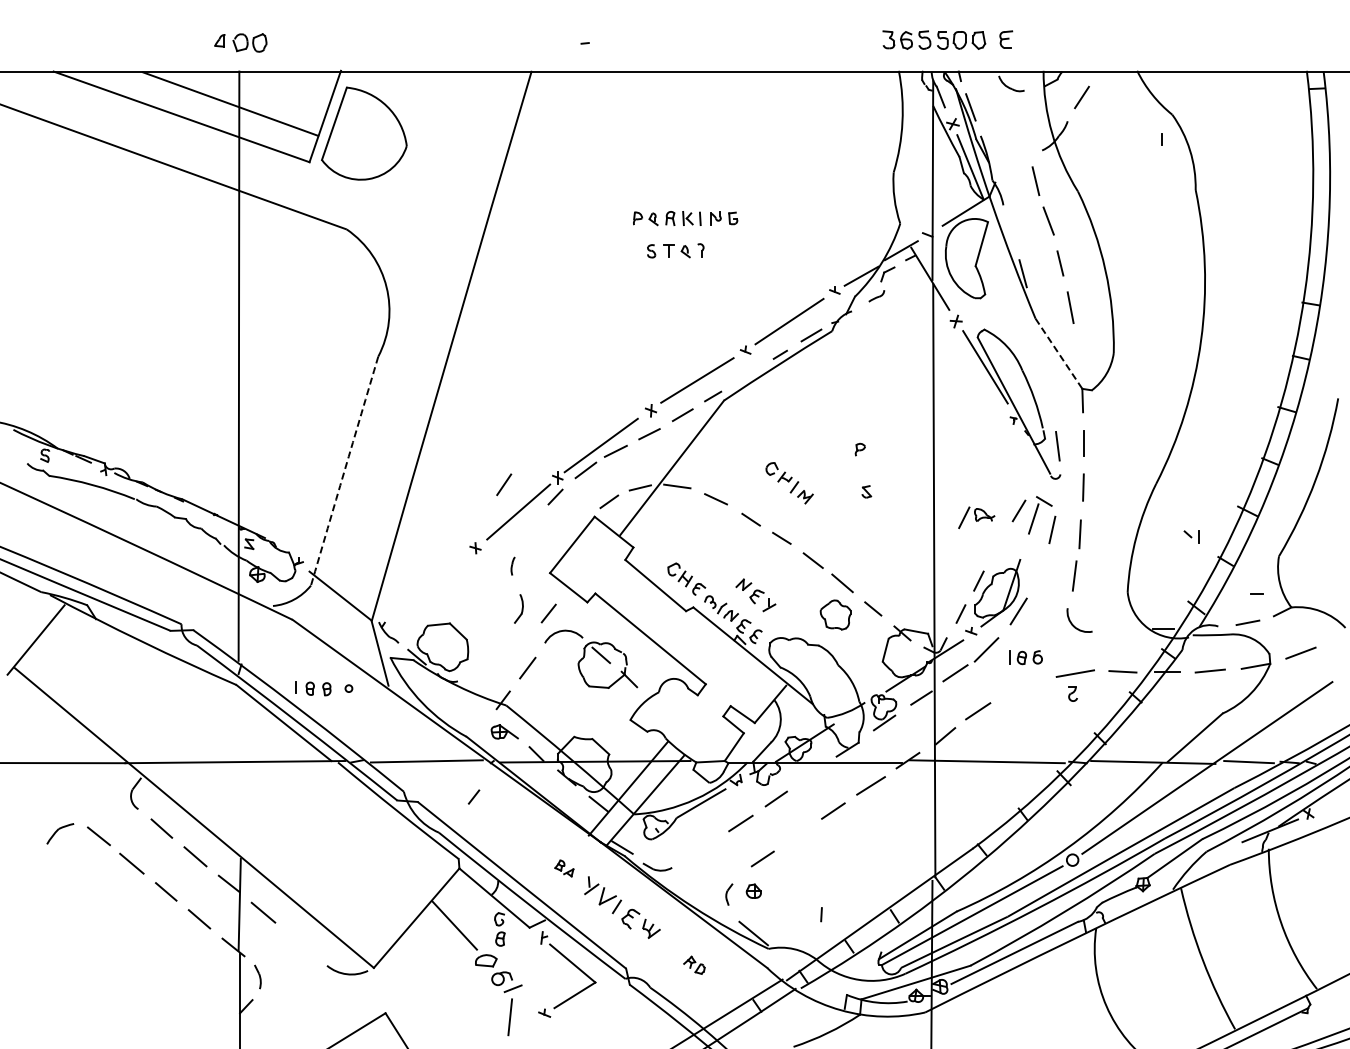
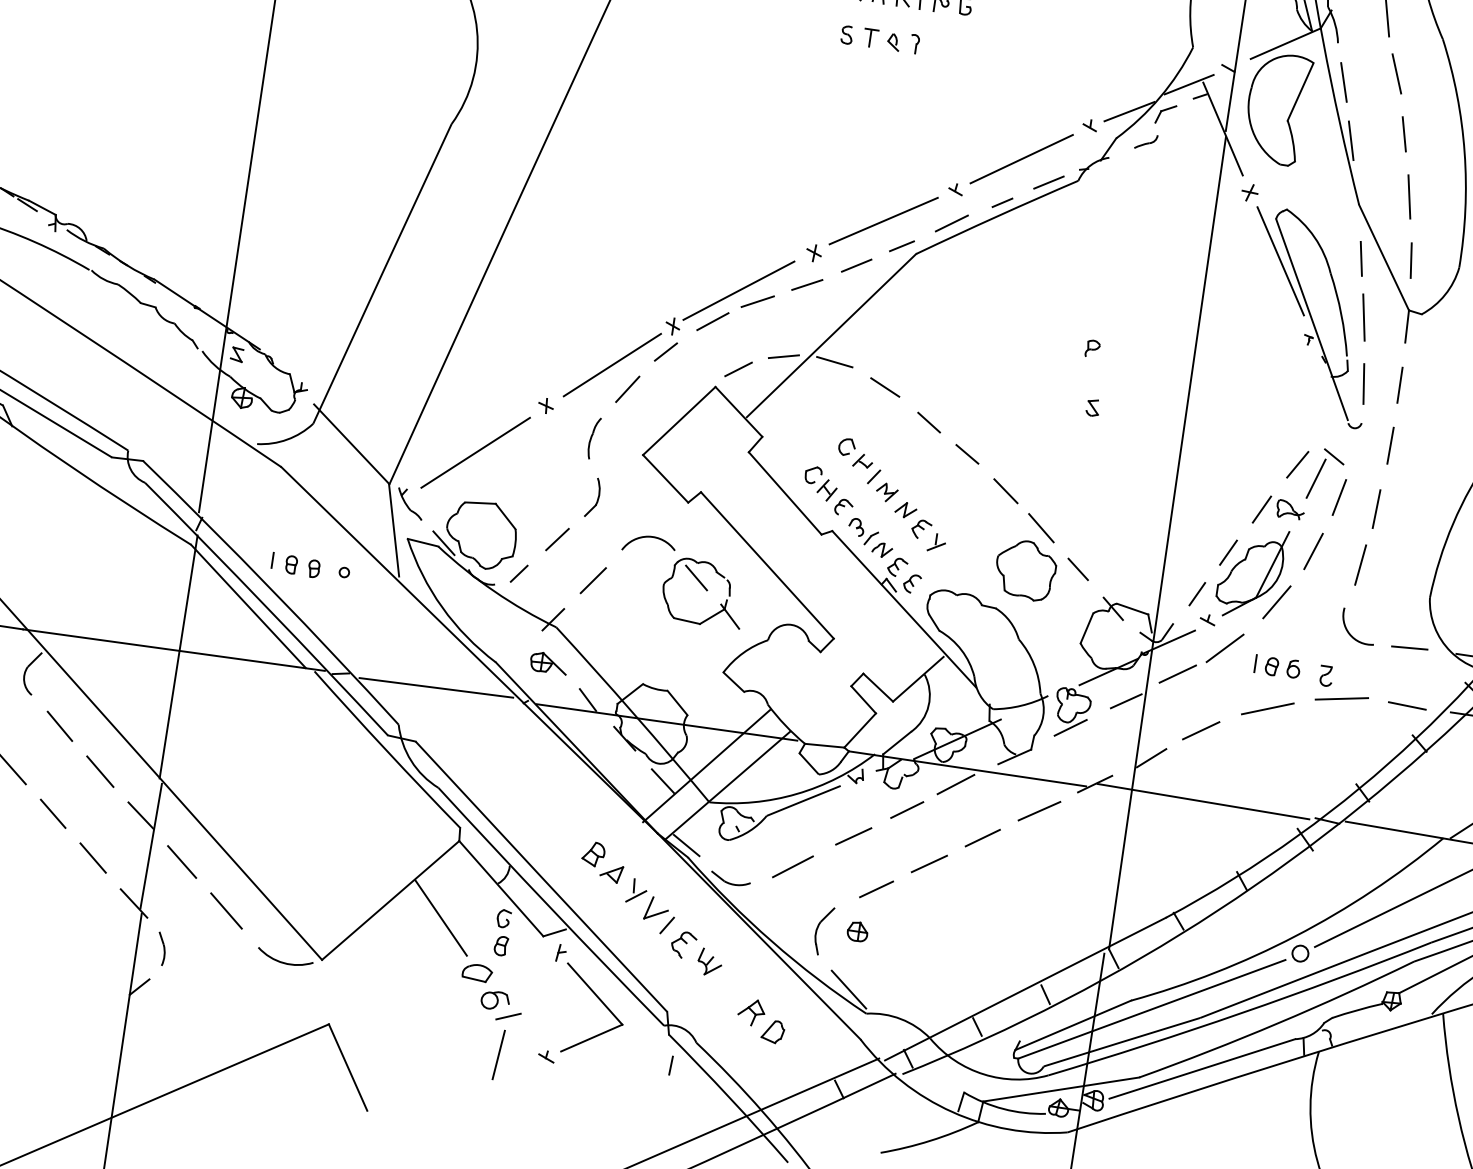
line: (1011, 232) -> (1343, 82), added
line: (1078, 352) -> (1411, 259), added
line: (1059, 354) -> (1384, 258), dashed -> solid
line: (1042, 357) -> (1360, 259), added
line: (746, 374) -> (952, 222), added
line: (1050, 398) -> (1363, 317), added
arc: (344, 471) -> (382, 274), dashed -> solid
part: (789, 483) -> (867, 470), moved
line: (504, 484) -> (628, 389), moved
part: (976, 517) -> (1278, 511), moved
part: (512, 565) -> (593, 437), size x1.67
line: (1039, 570) -> (1313, 550), added
line: (430, 588) -> (476, 451), added
line: (548, 613) -> (557, 539), moved
part: (835, 614) -> (1025, 569), size x1.43
line: (1118, 629) -> (1409, 647), added
line: (1023, 688) -> (1267, 708), added
part: (1072, 693) -> (1325, 675), moved
line: (239, 766) -> (178, 656), added
line: (808, 775) -> (955, 784), added
line: (473, 796) -> (518, 572), moved
line: (797, 834) -> (928, 862), added
line: (700, 851) -> (792, 866), added
part: (564, 868) -> (603, 862), size x1.67
part: (729, 894) -> (823, 931), size x1.67
line: (821, 914) -> (671, 1065), moved
line: (300, 943) -> (226, 911), added
part: (694, 965) -> (761, 1021), size x1.67

